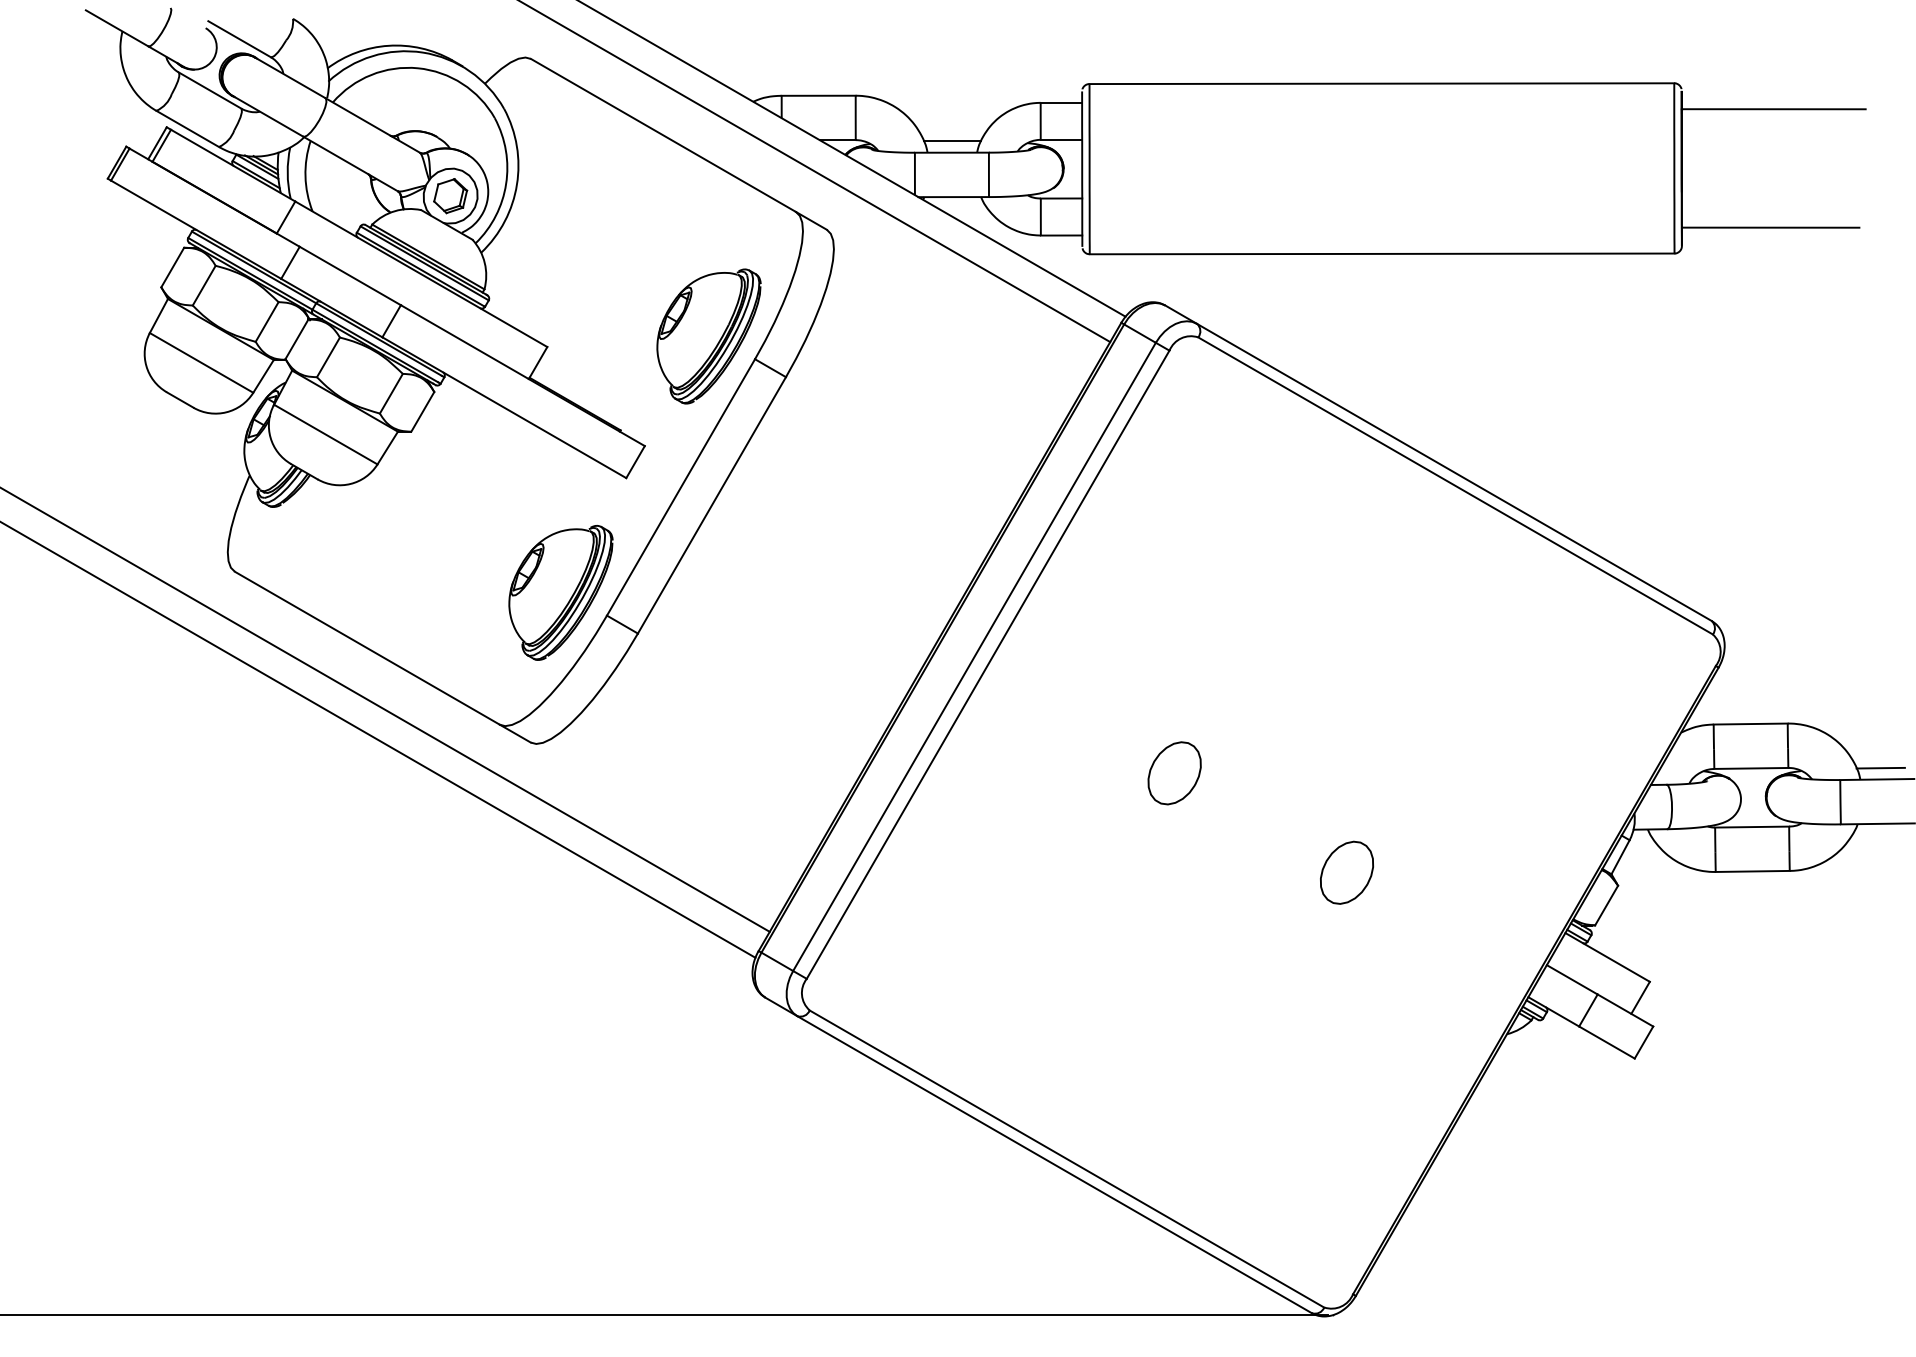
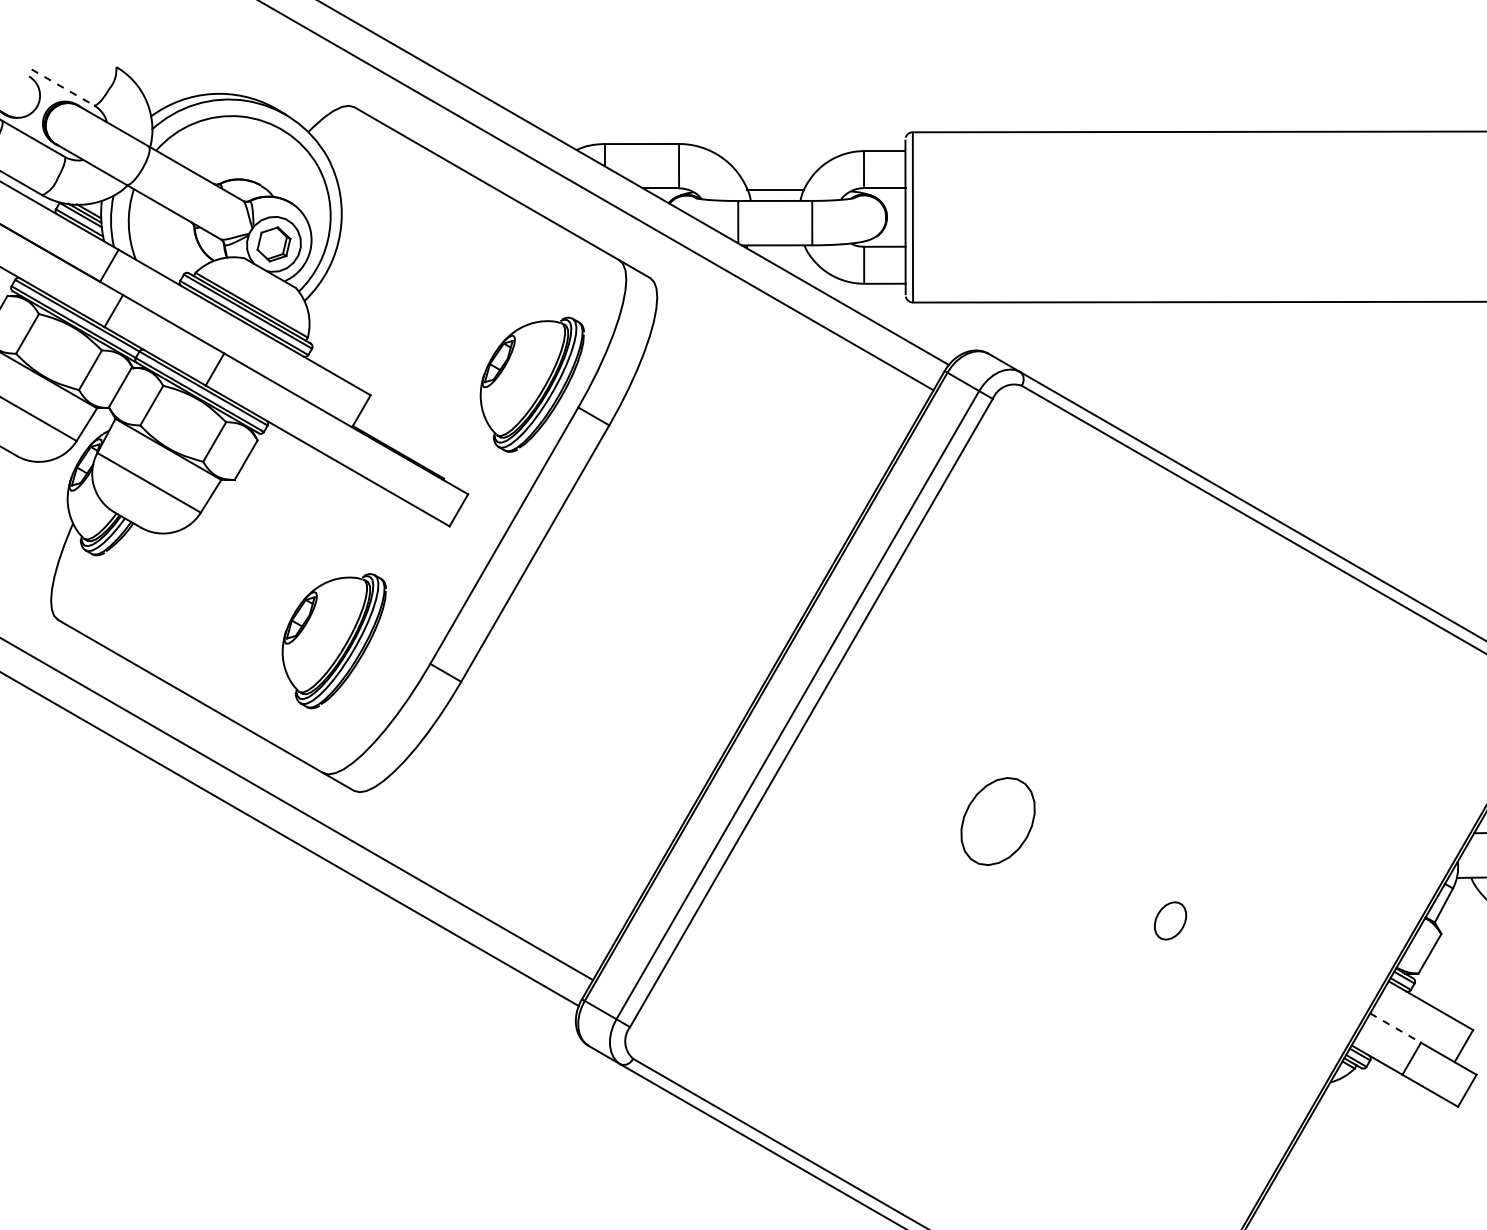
line: (240, 39) -> (63, 87), solid -> dashed
part: (560, 592) -> (333, 640), moved
part: (1174, 773) -> (997, 821), size x1.4
part: (1347, 872) -> (1170, 920), size x0.6
line: (1572, 980) -> (1395, 1028), solid -> dashed

